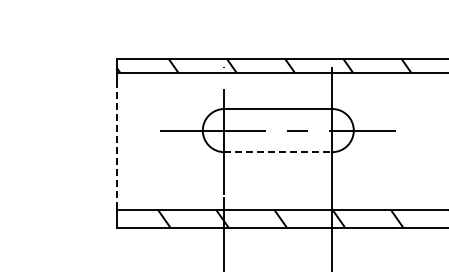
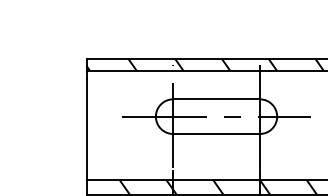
line: (116, 146) -> (86, 129), dashed -> solid
line: (278, 152) -> (216, 134), dashed -> solid

